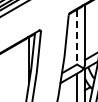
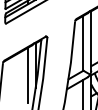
line: (77, 37) -> (83, 43), dashed -> solid
line: (22, 68) -> (28, 74), added

